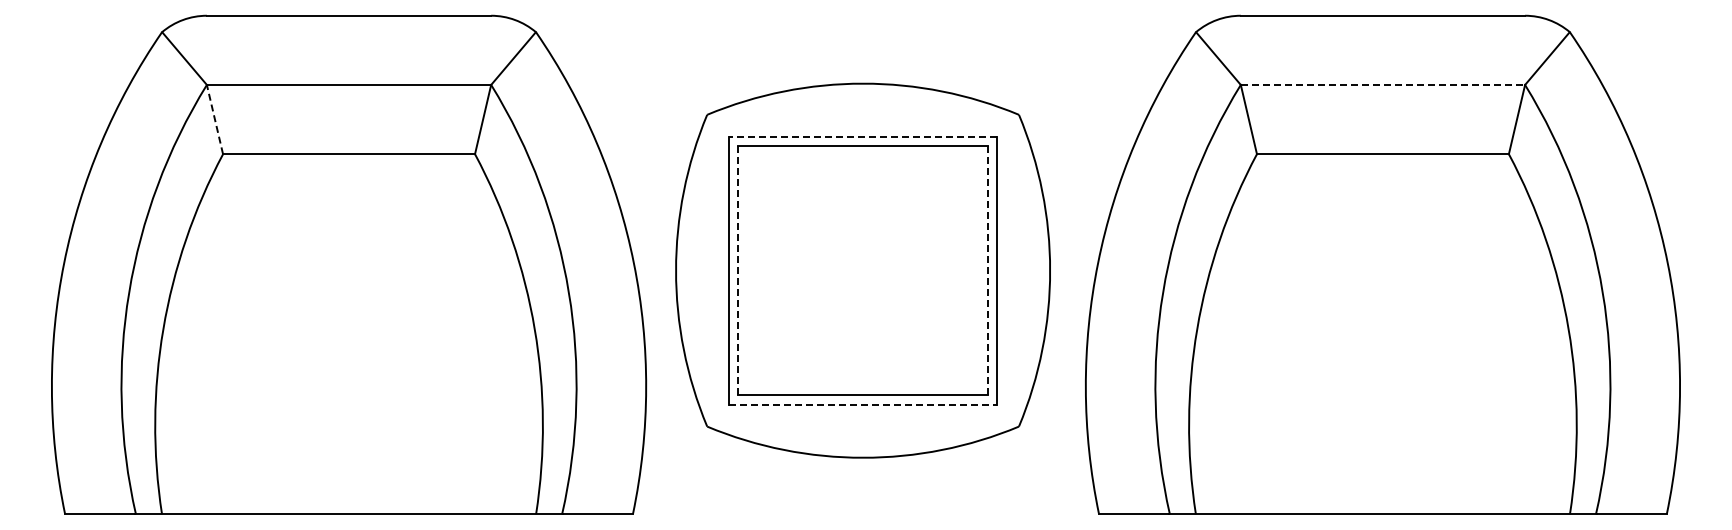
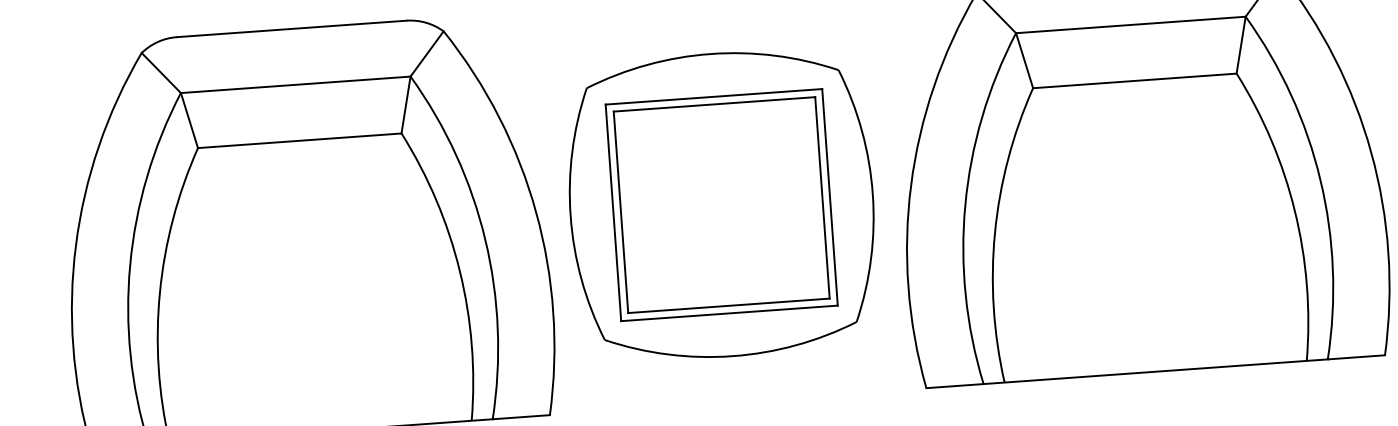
line: (1383, 84) -> (1131, 24), dashed -> solid
line: (214, 119) -> (189, 120), dashed -> solid
line: (862, 136) -> (713, 96), dashed -> solid
line: (738, 270) -> (621, 212), dashed -> solid
line: (987, 270) -> (822, 197), dashed -> solid
line: (863, 404) -> (729, 313), dashed -> solid

